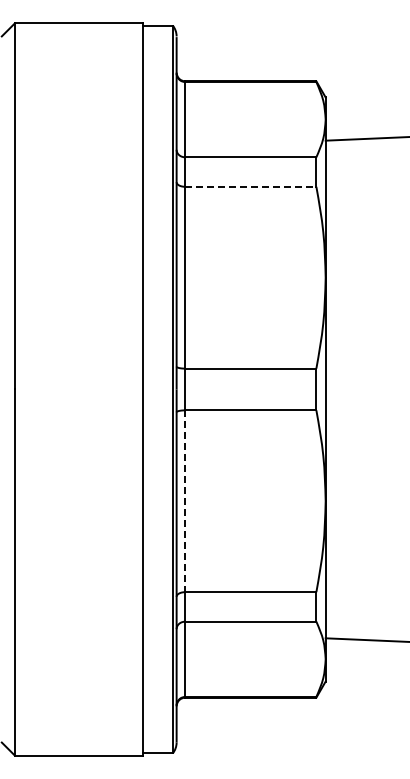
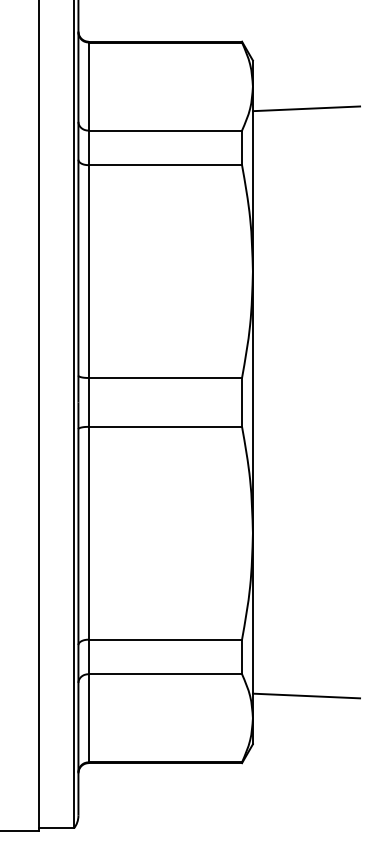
line: (250, 186) -> (164, 164), dashed -> solid
line: (185, 501) -> (88, 533), dashed -> solid

